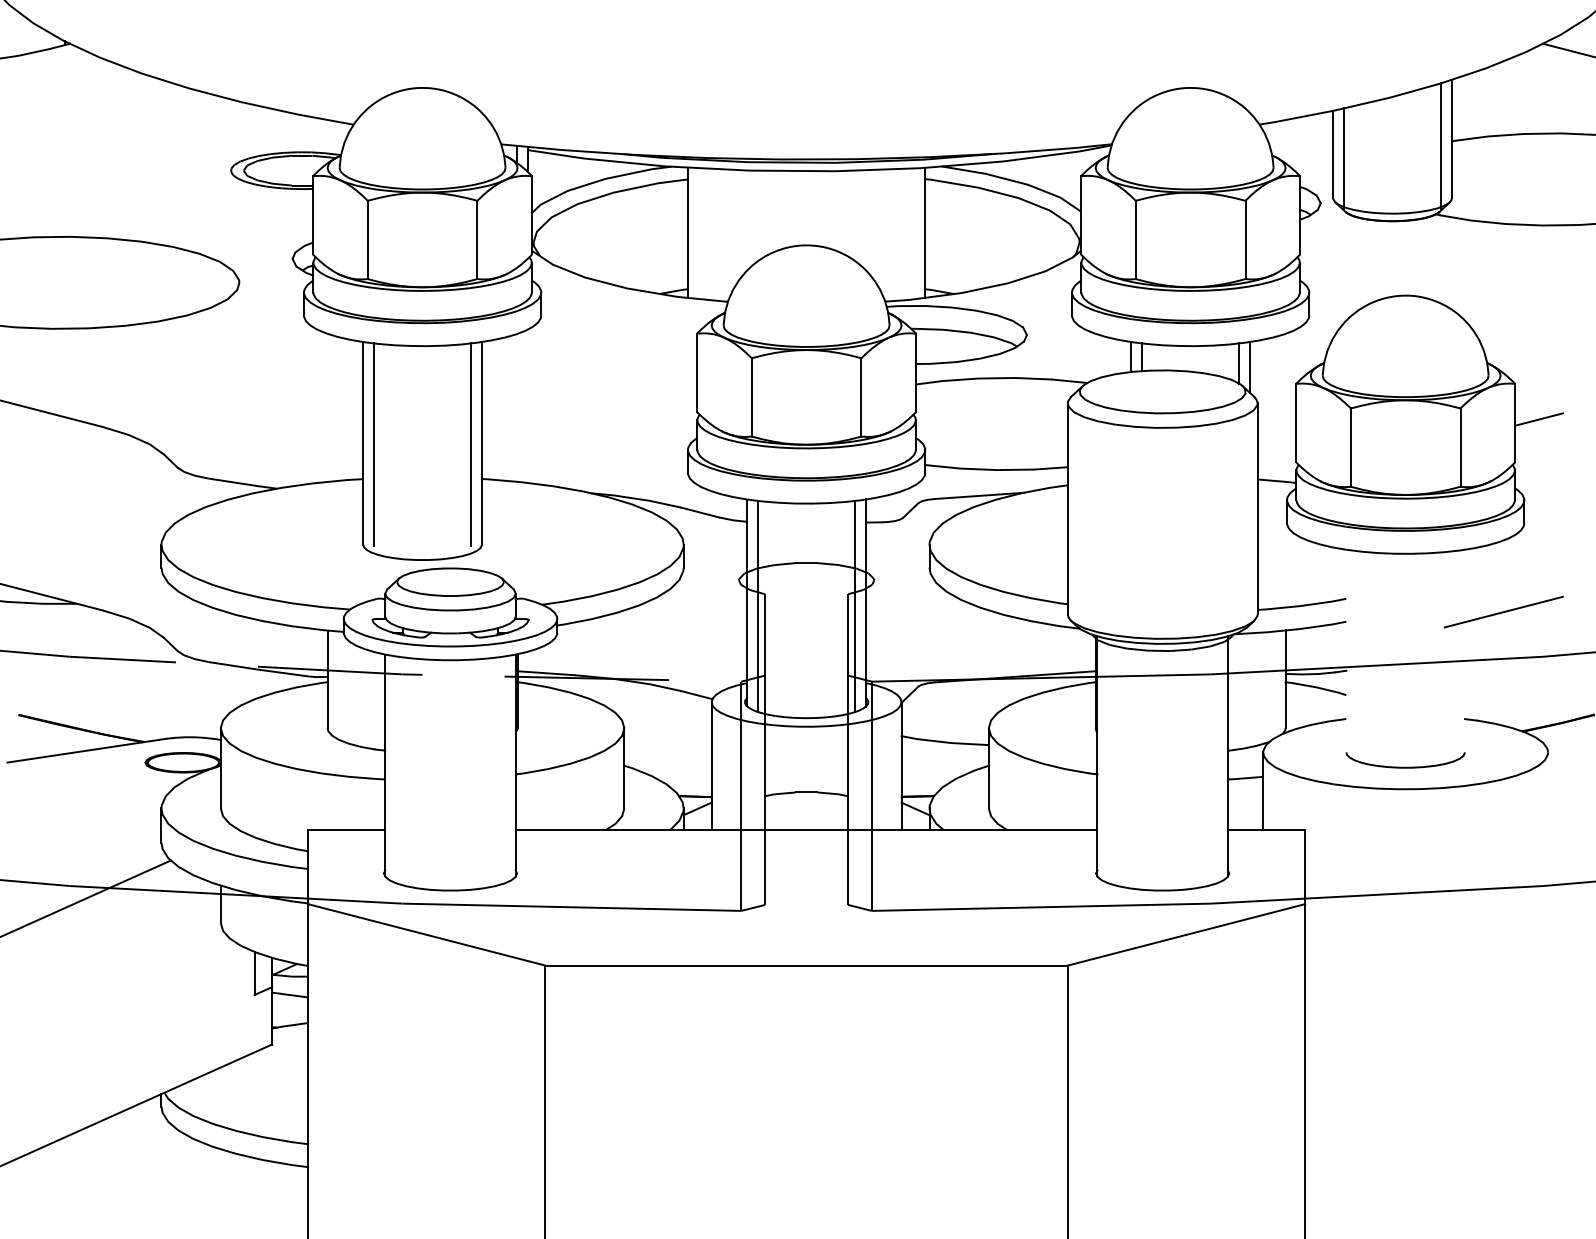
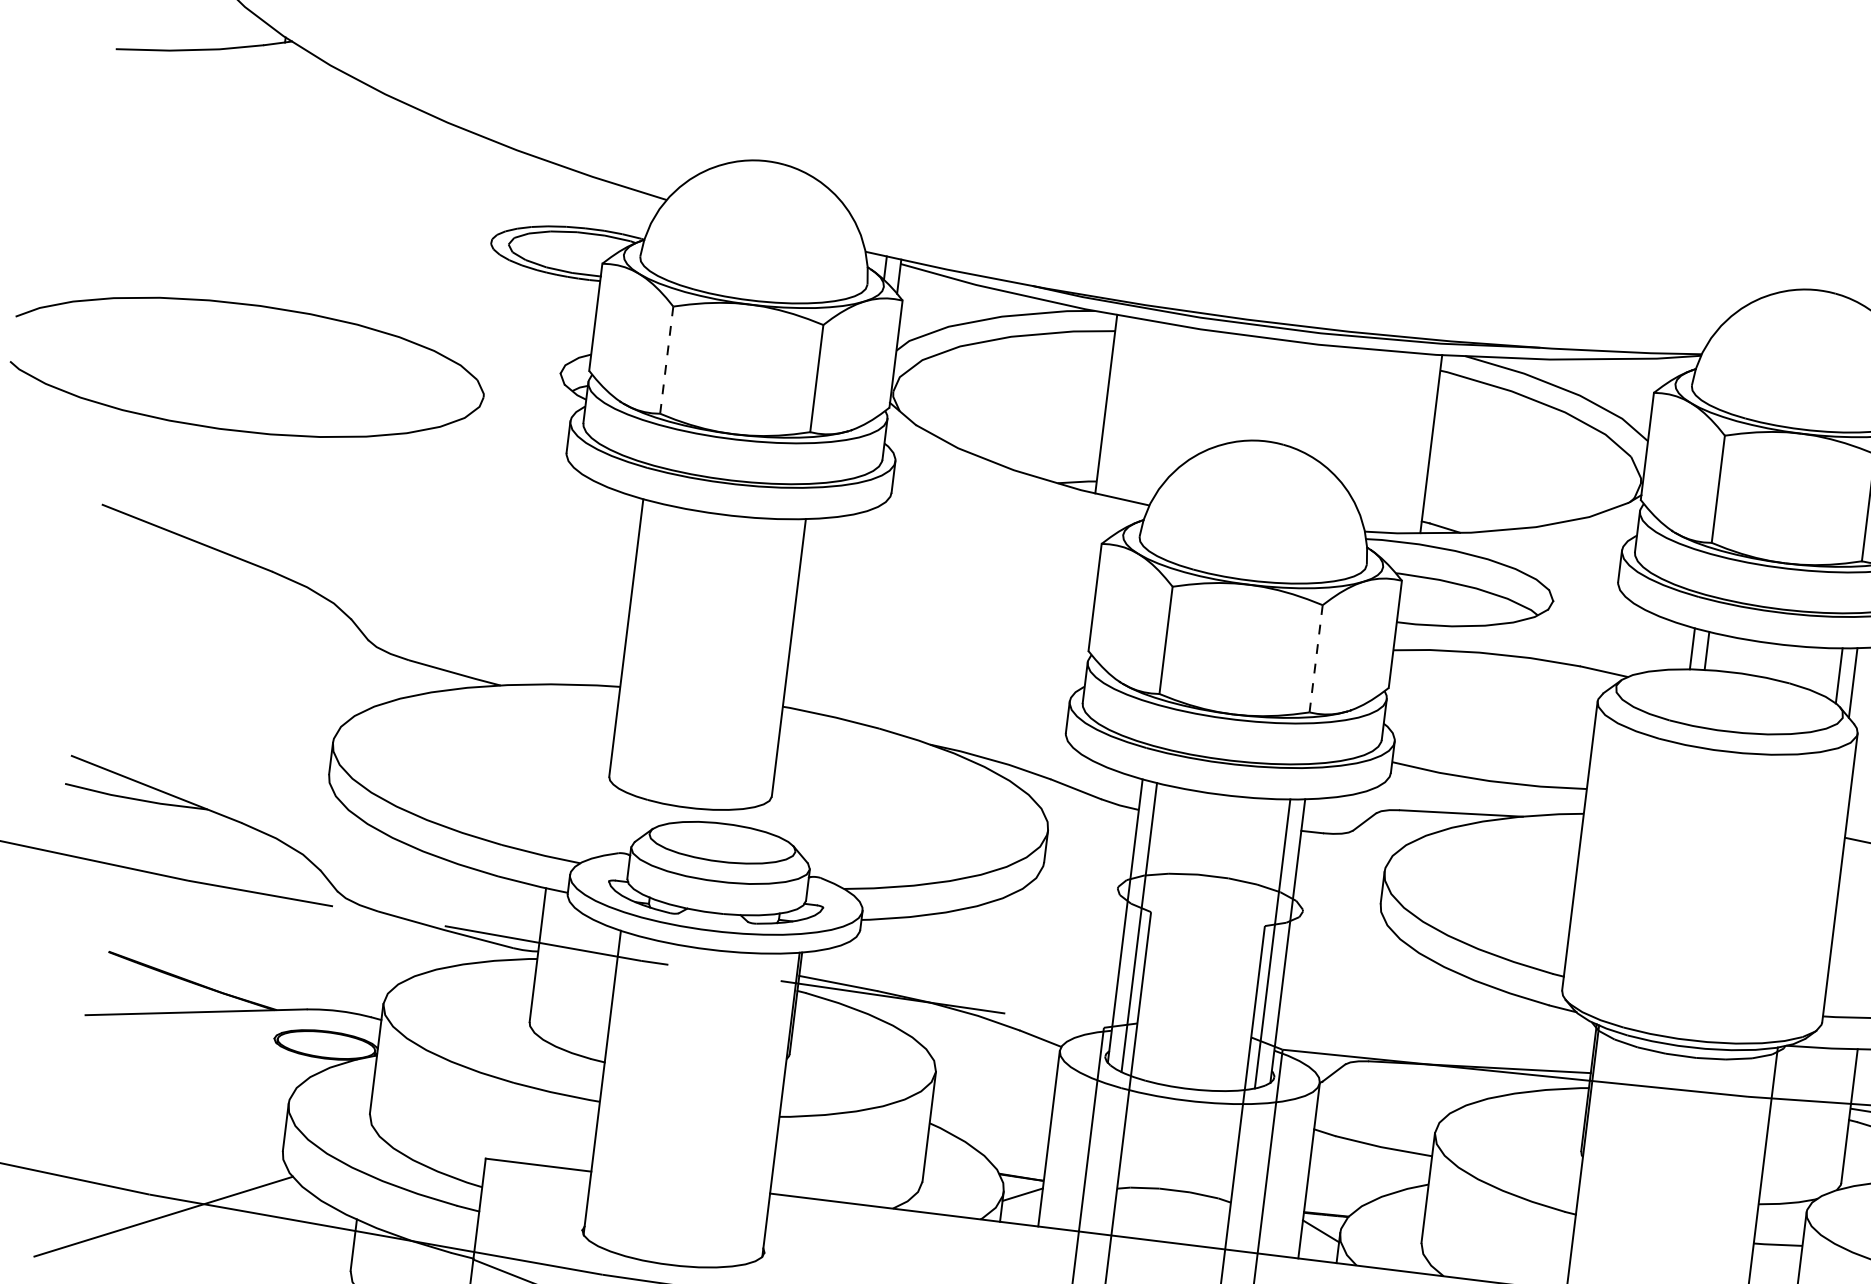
line: (367, 239) -> (666, 359), solid -> dashed
line: (861, 396) -> (1316, 657), solid -> dashed
line: (373, 444) -> (640, 641), removed
line: (471, 444) -> (774, 657), removed

